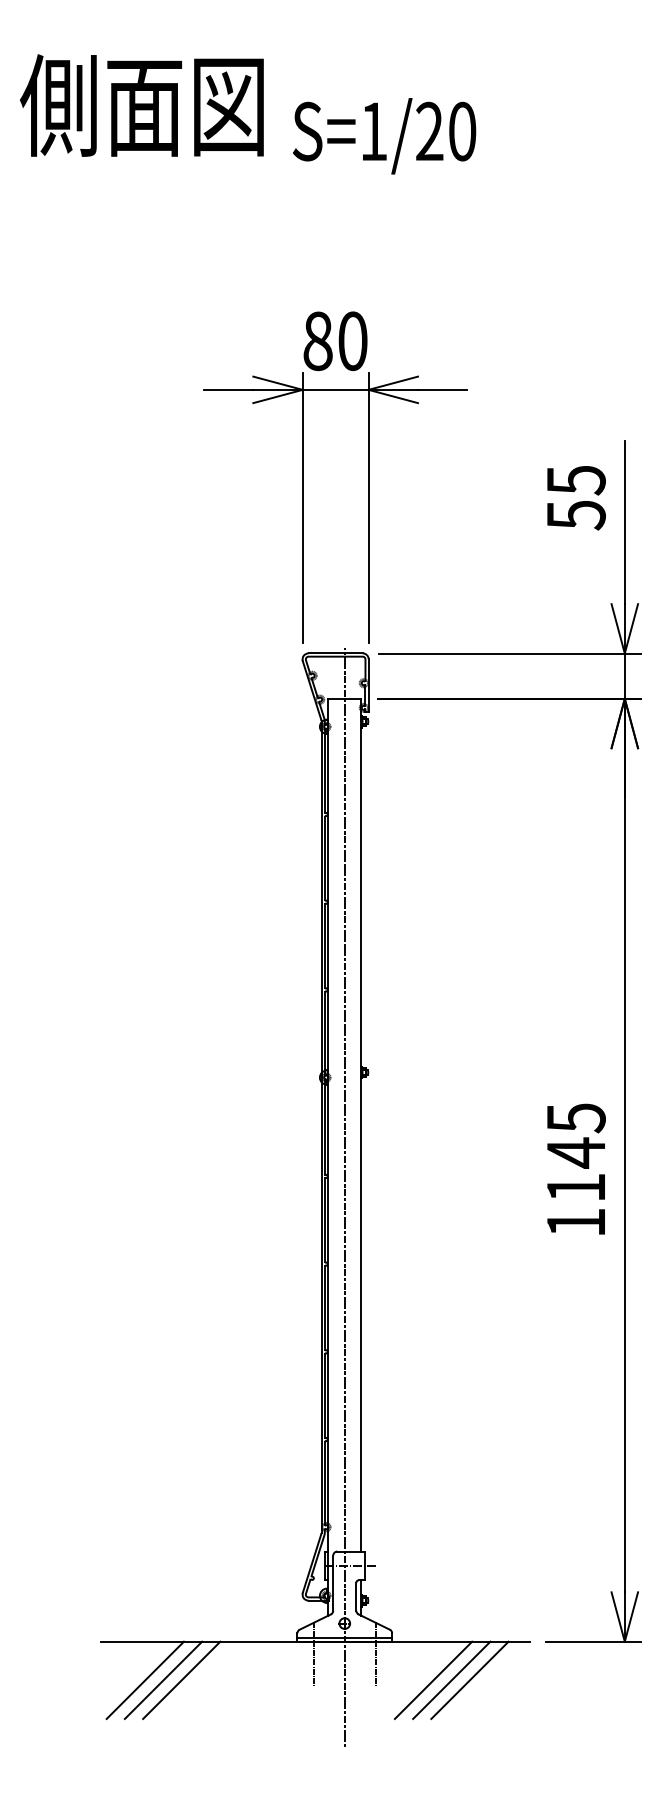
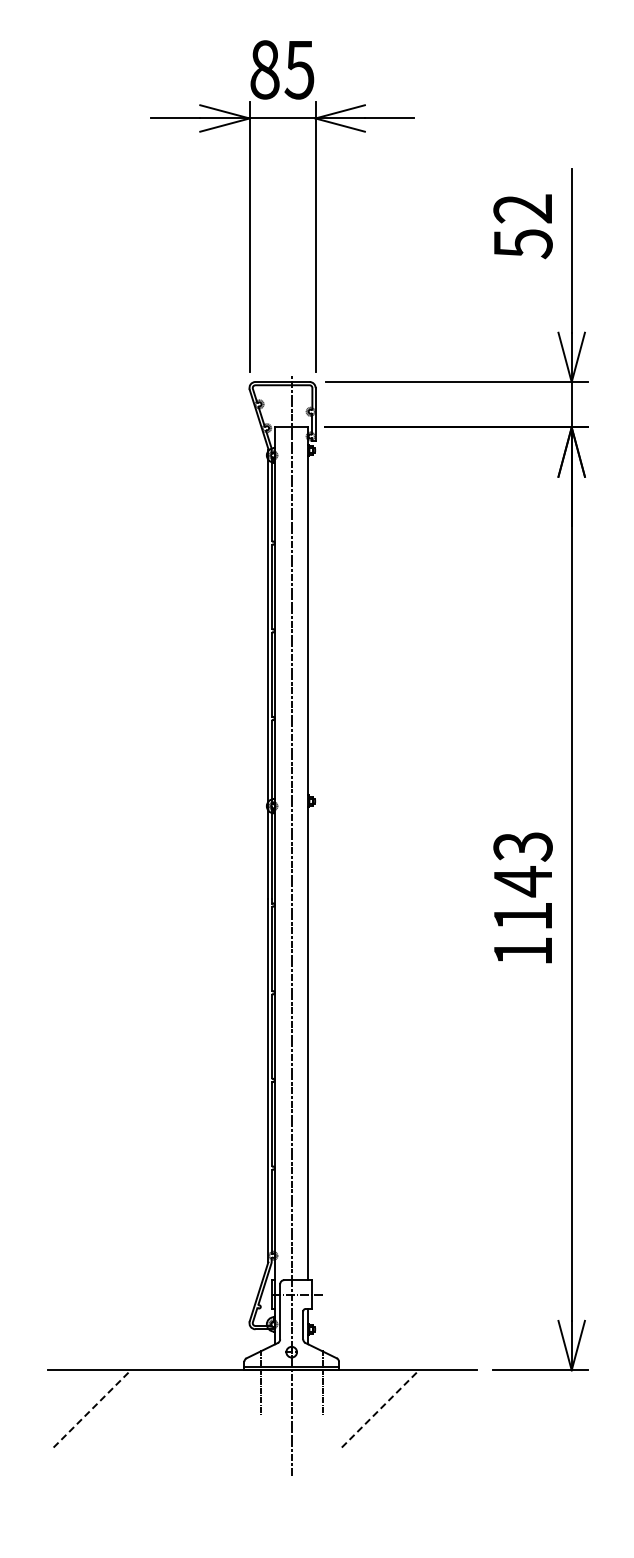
text: (352, 340) -> (299, 69), 80 -> 85
text: (575, 480) -> (522, 209), 55 -> 52
text: (575, 1118) -> (522, 847), 1145 -> 1143
line: (163, 1679) -> (110, 1408), removed
line: (181, 1679) -> (128, 1408), removed
line: (451, 1679) -> (398, 1408), removed
line: (469, 1679) -> (416, 1408), removed
line: (145, 1680) -> (92, 1409), solid -> dashed
line: (433, 1680) -> (380, 1409), solid -> dashed

